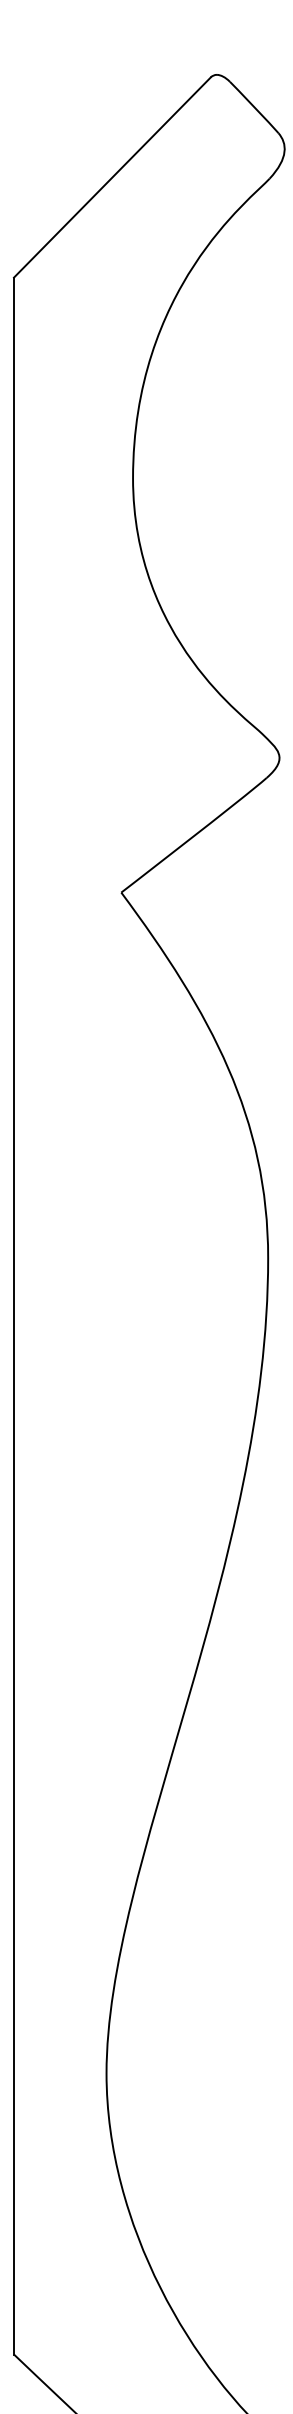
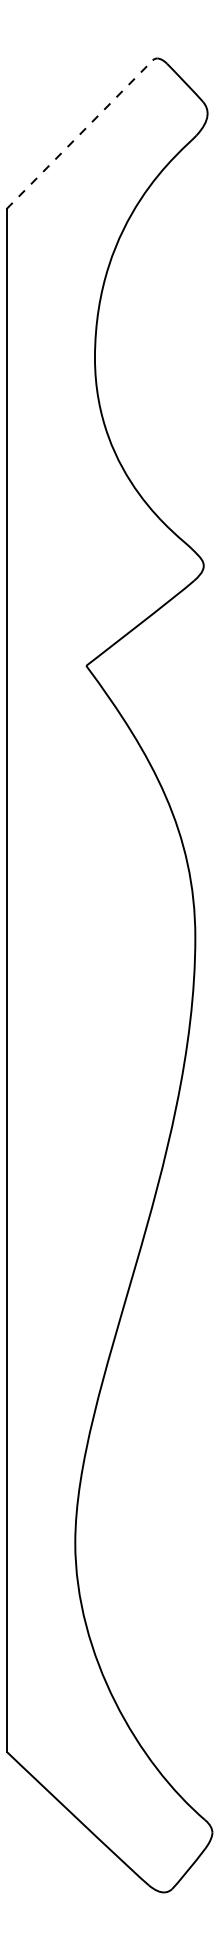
line: (113, 177) -> (80, 134), solid -> dashed

